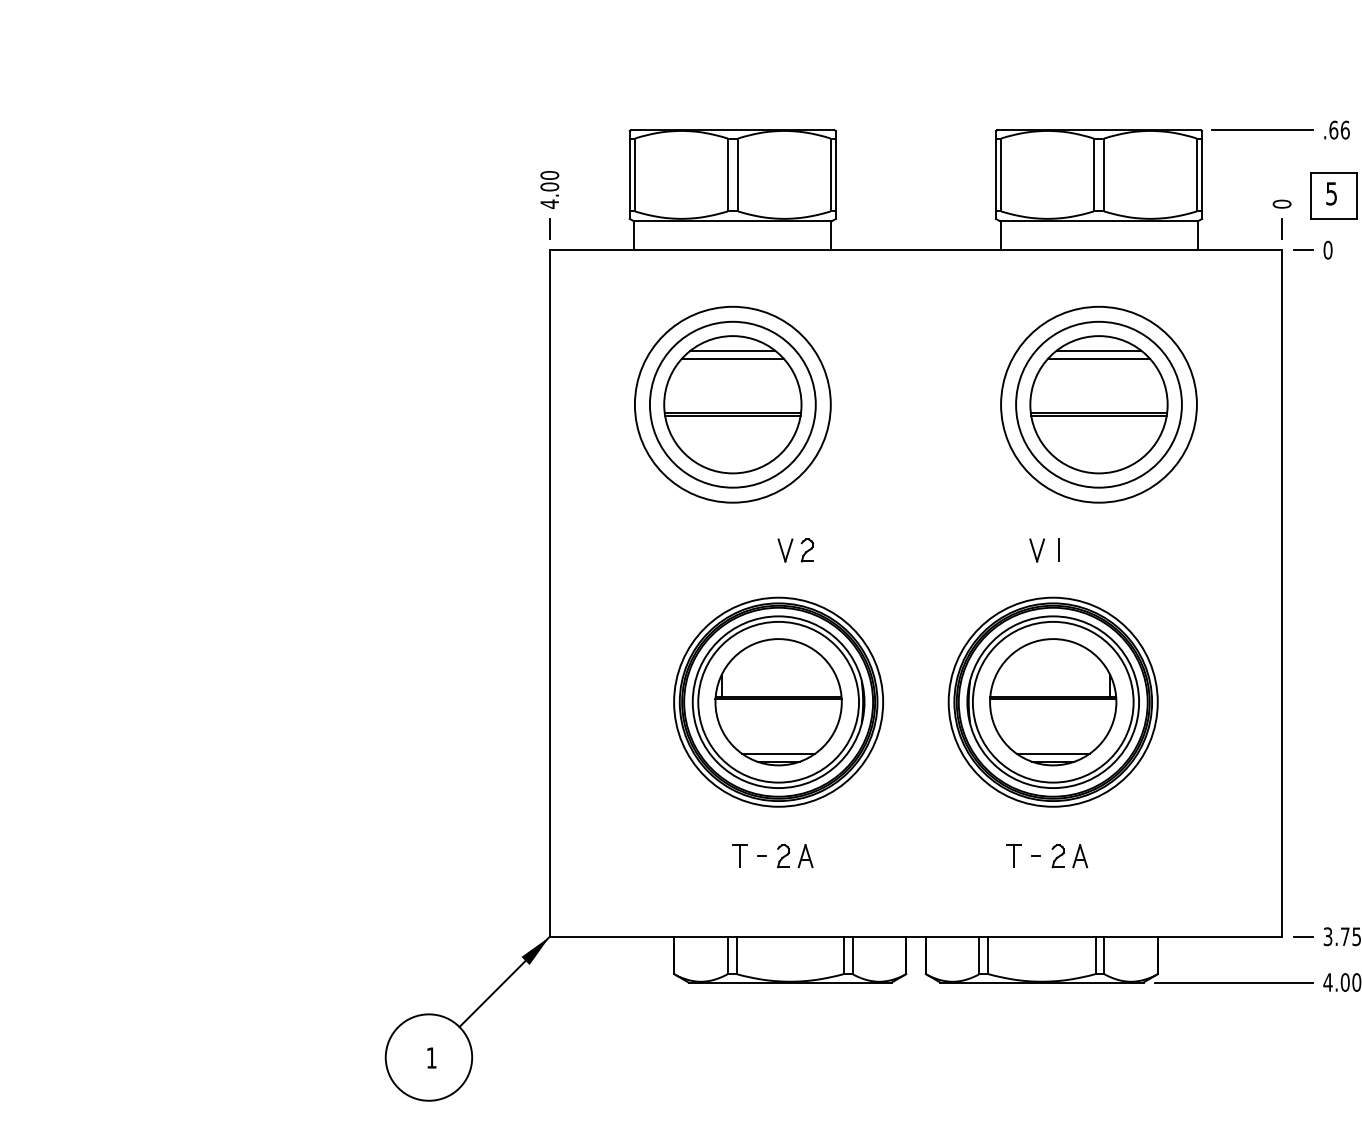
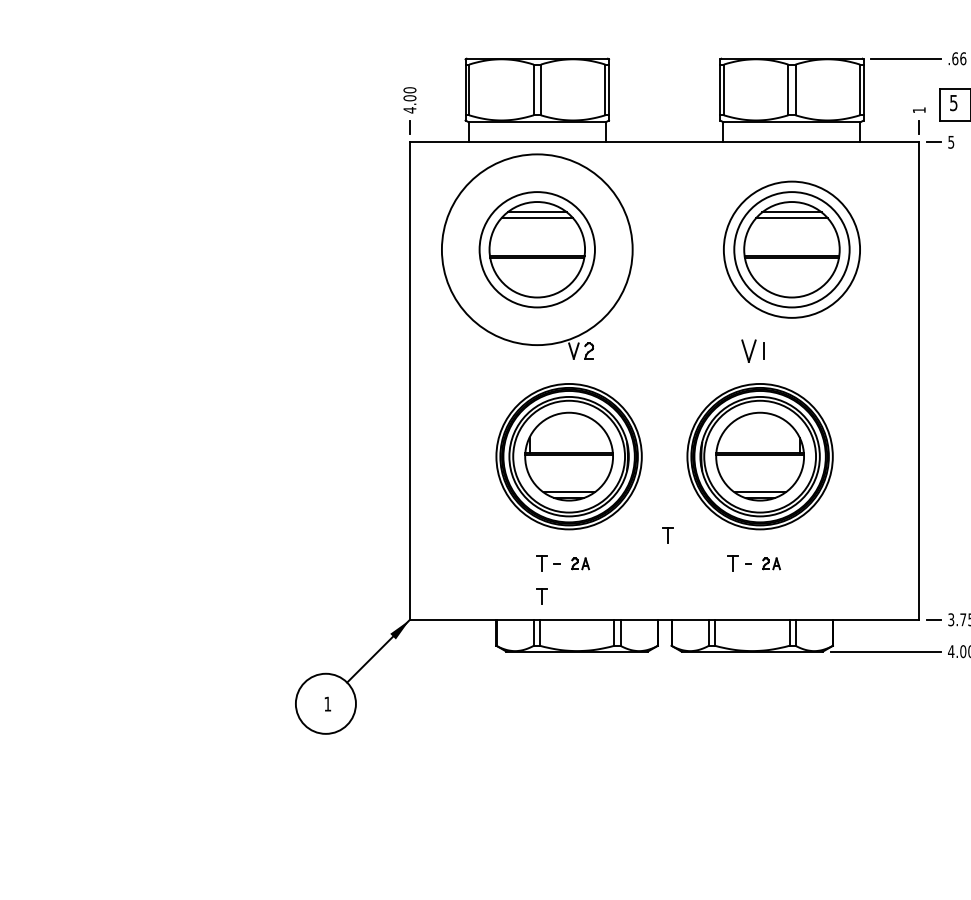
text: (1280, 204) -> (918, 110), 0 -> 1
text: (1328, 249) -> (951, 141), 0 -> 5
circle: (733, 404) -> (537, 249), size x1.4
part: (1036, 549) -> (748, 350), size x1.4
part: (920, 815) -> (667, 535), added
part: (794, 855) -> (580, 563), size x0.7
part: (1069, 855) -> (771, 563), size x0.7
part: (738, 903) -> (541, 596), added

